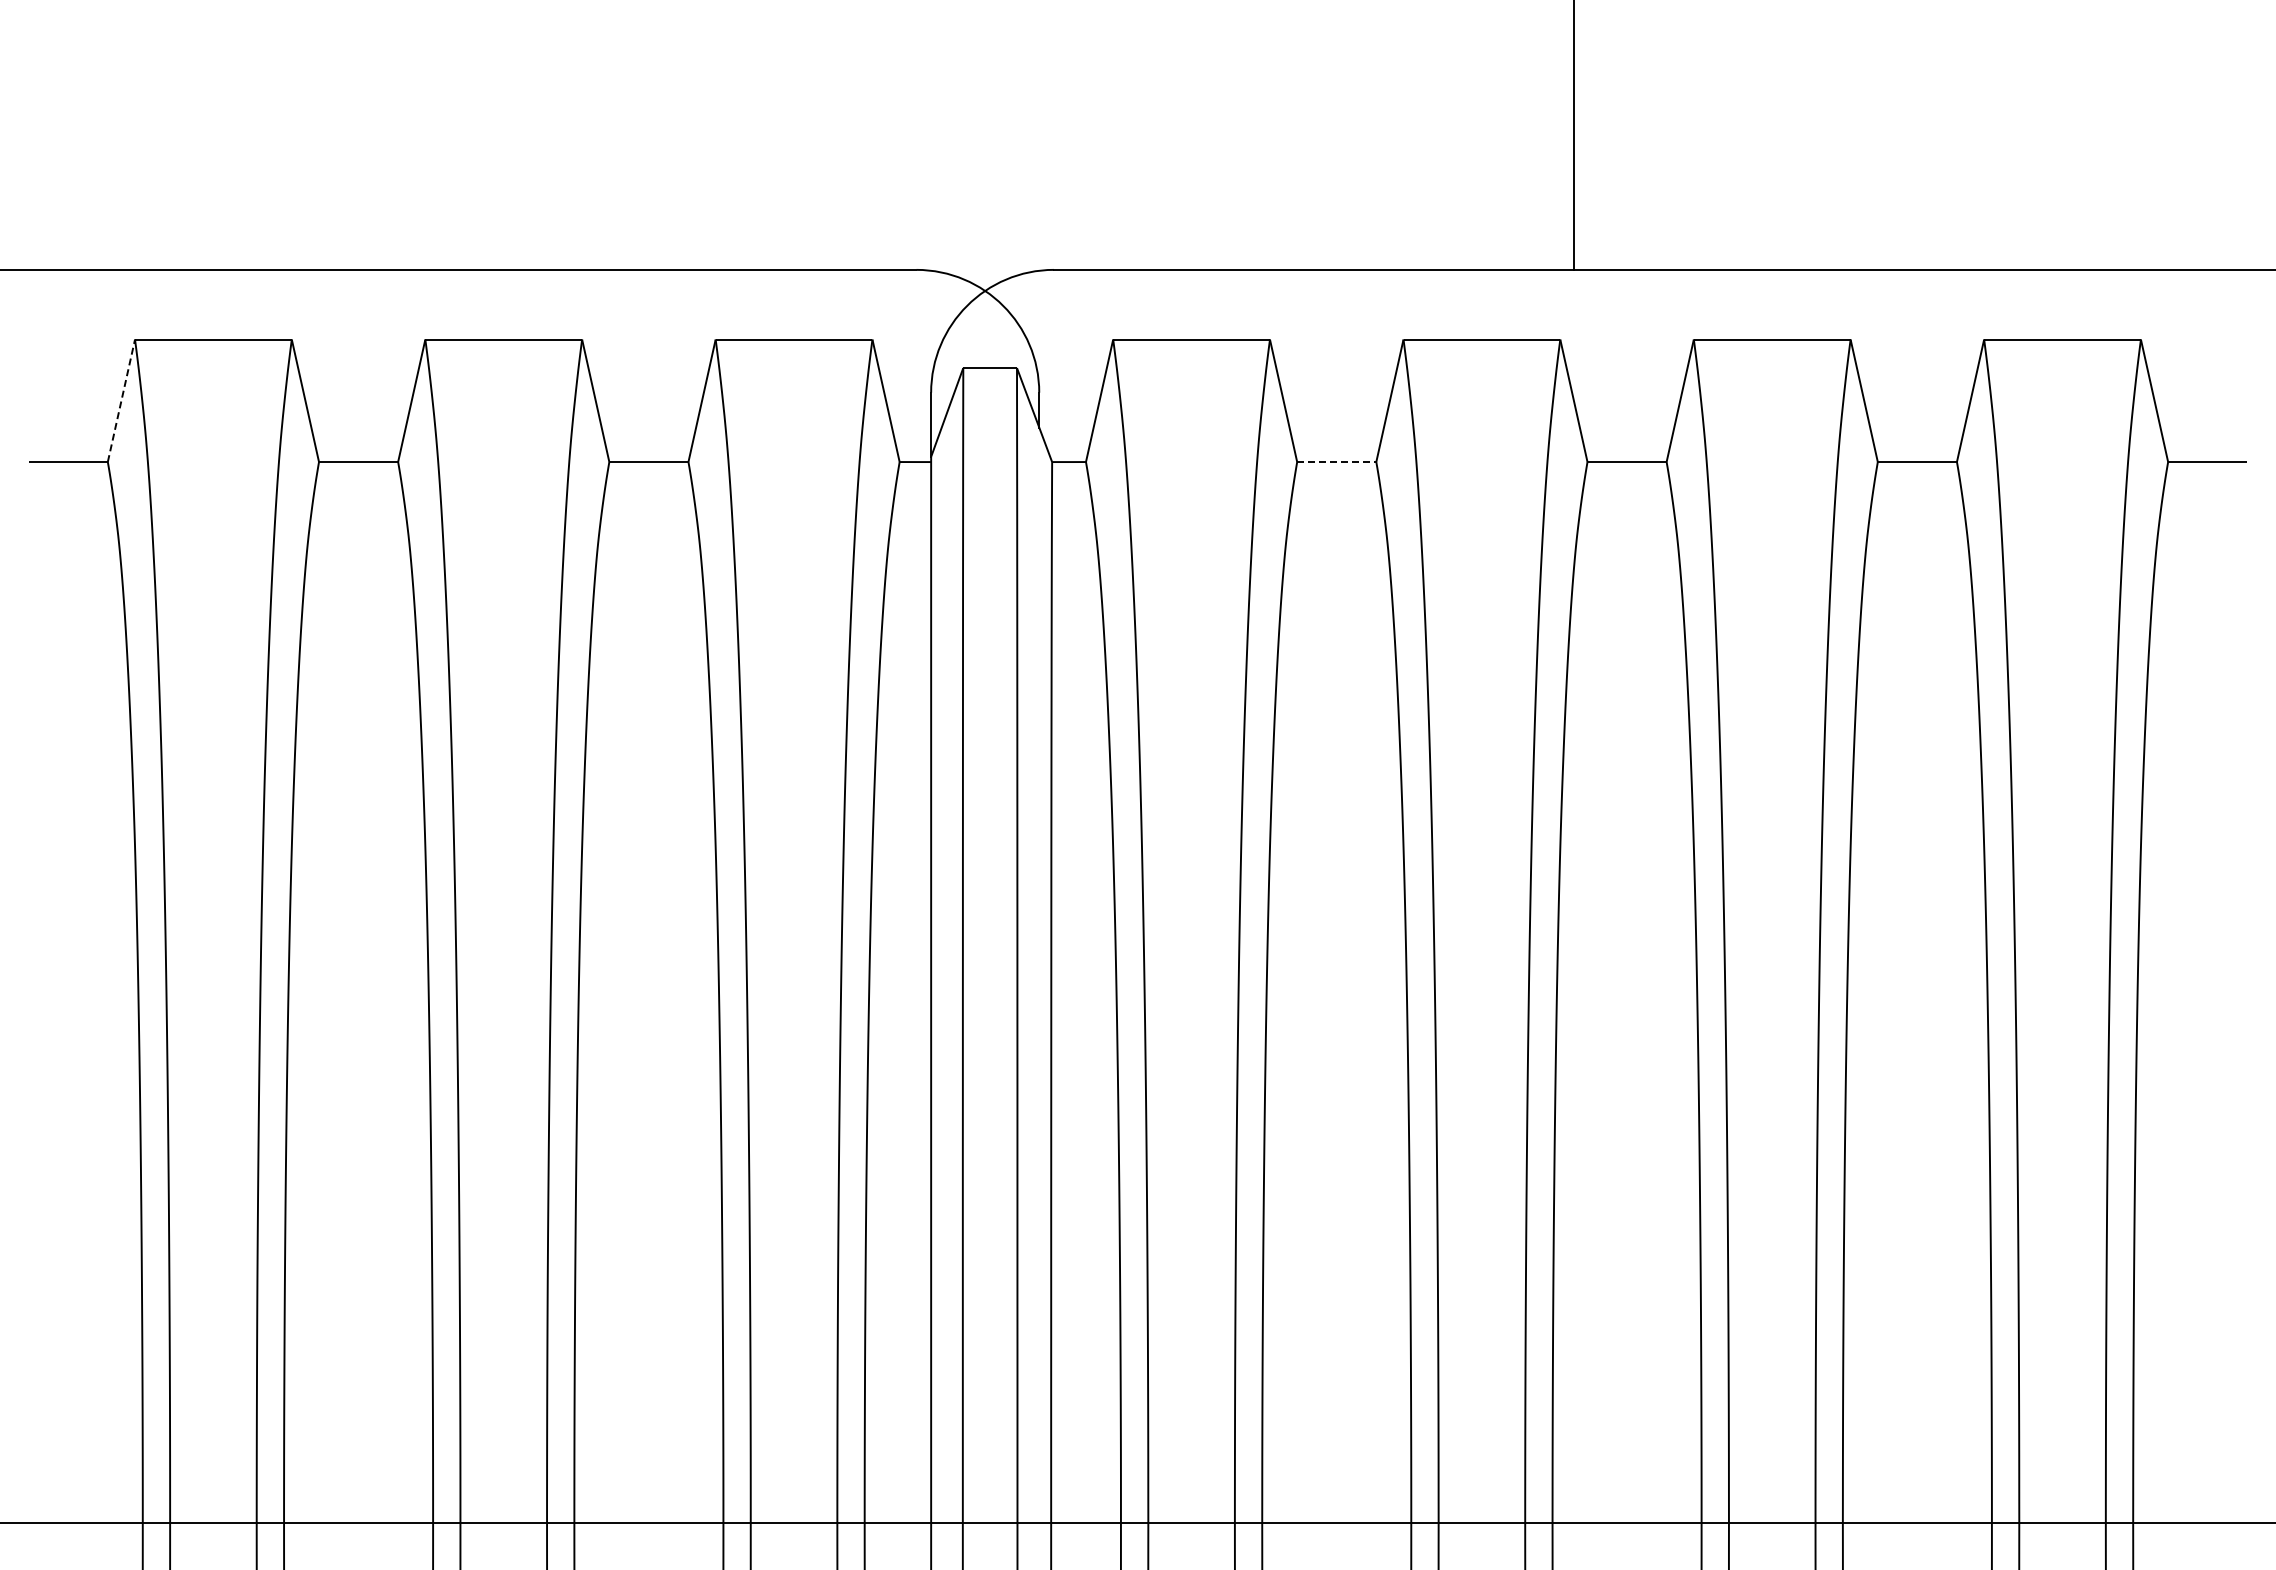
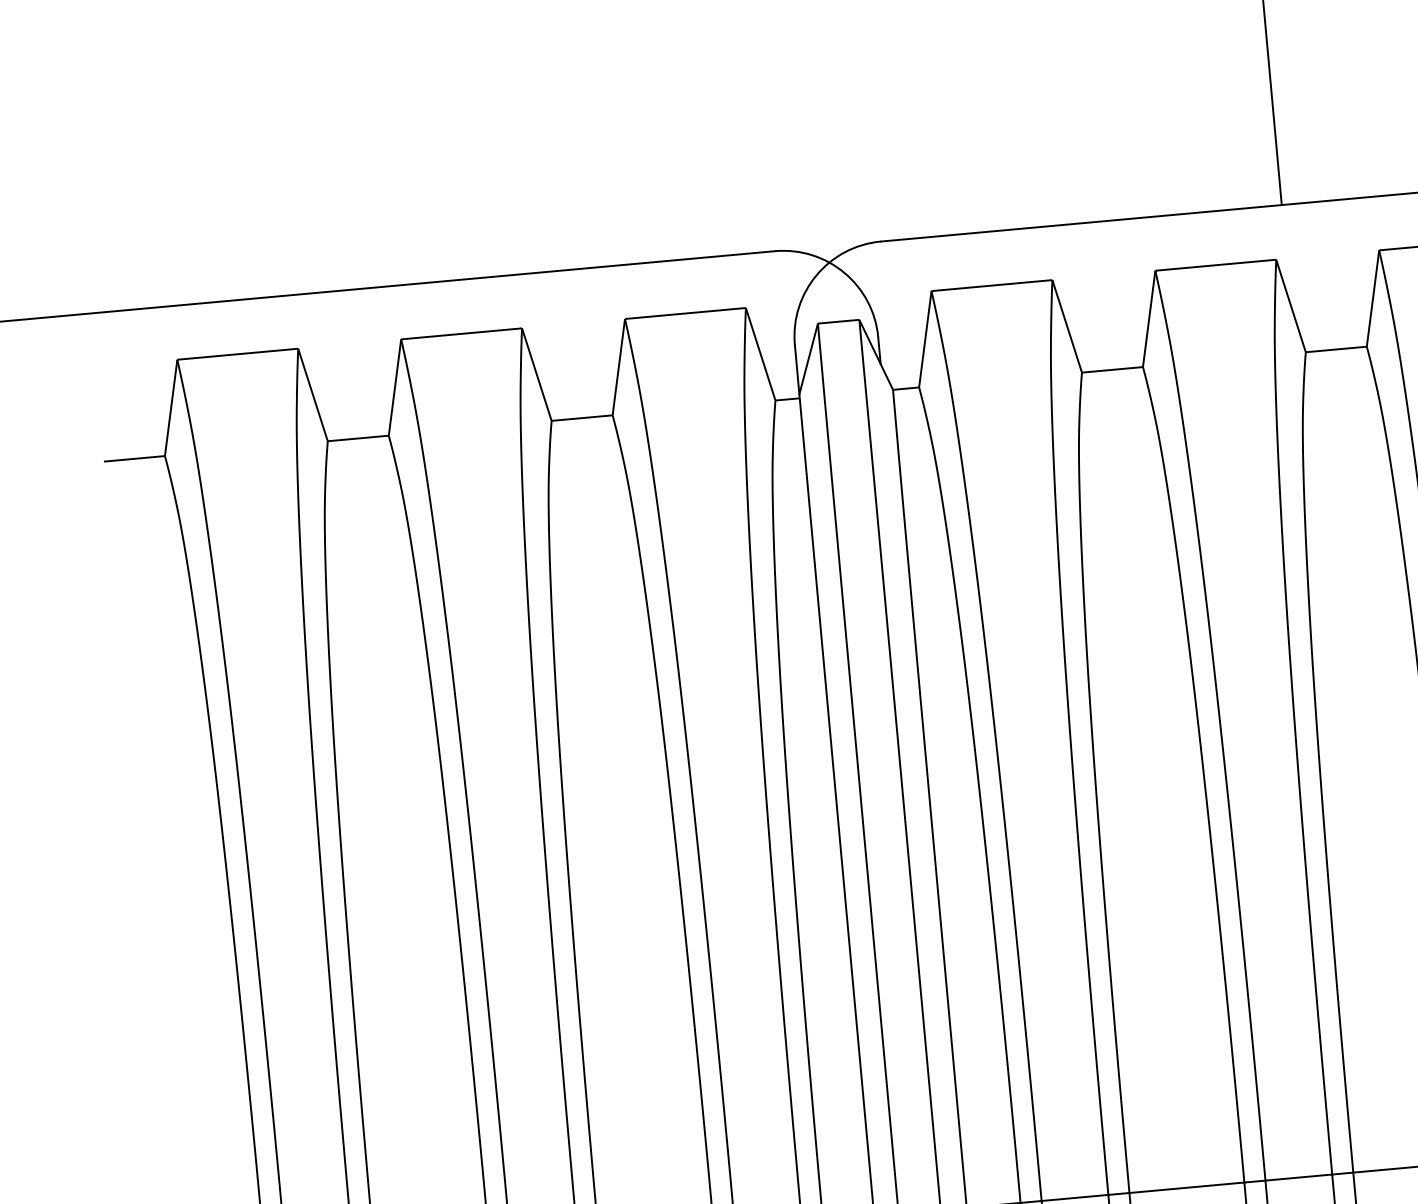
line: (121, 400) -> (171, 407), dashed -> solid
line: (1336, 462) -> (1112, 370), dashed -> solid

